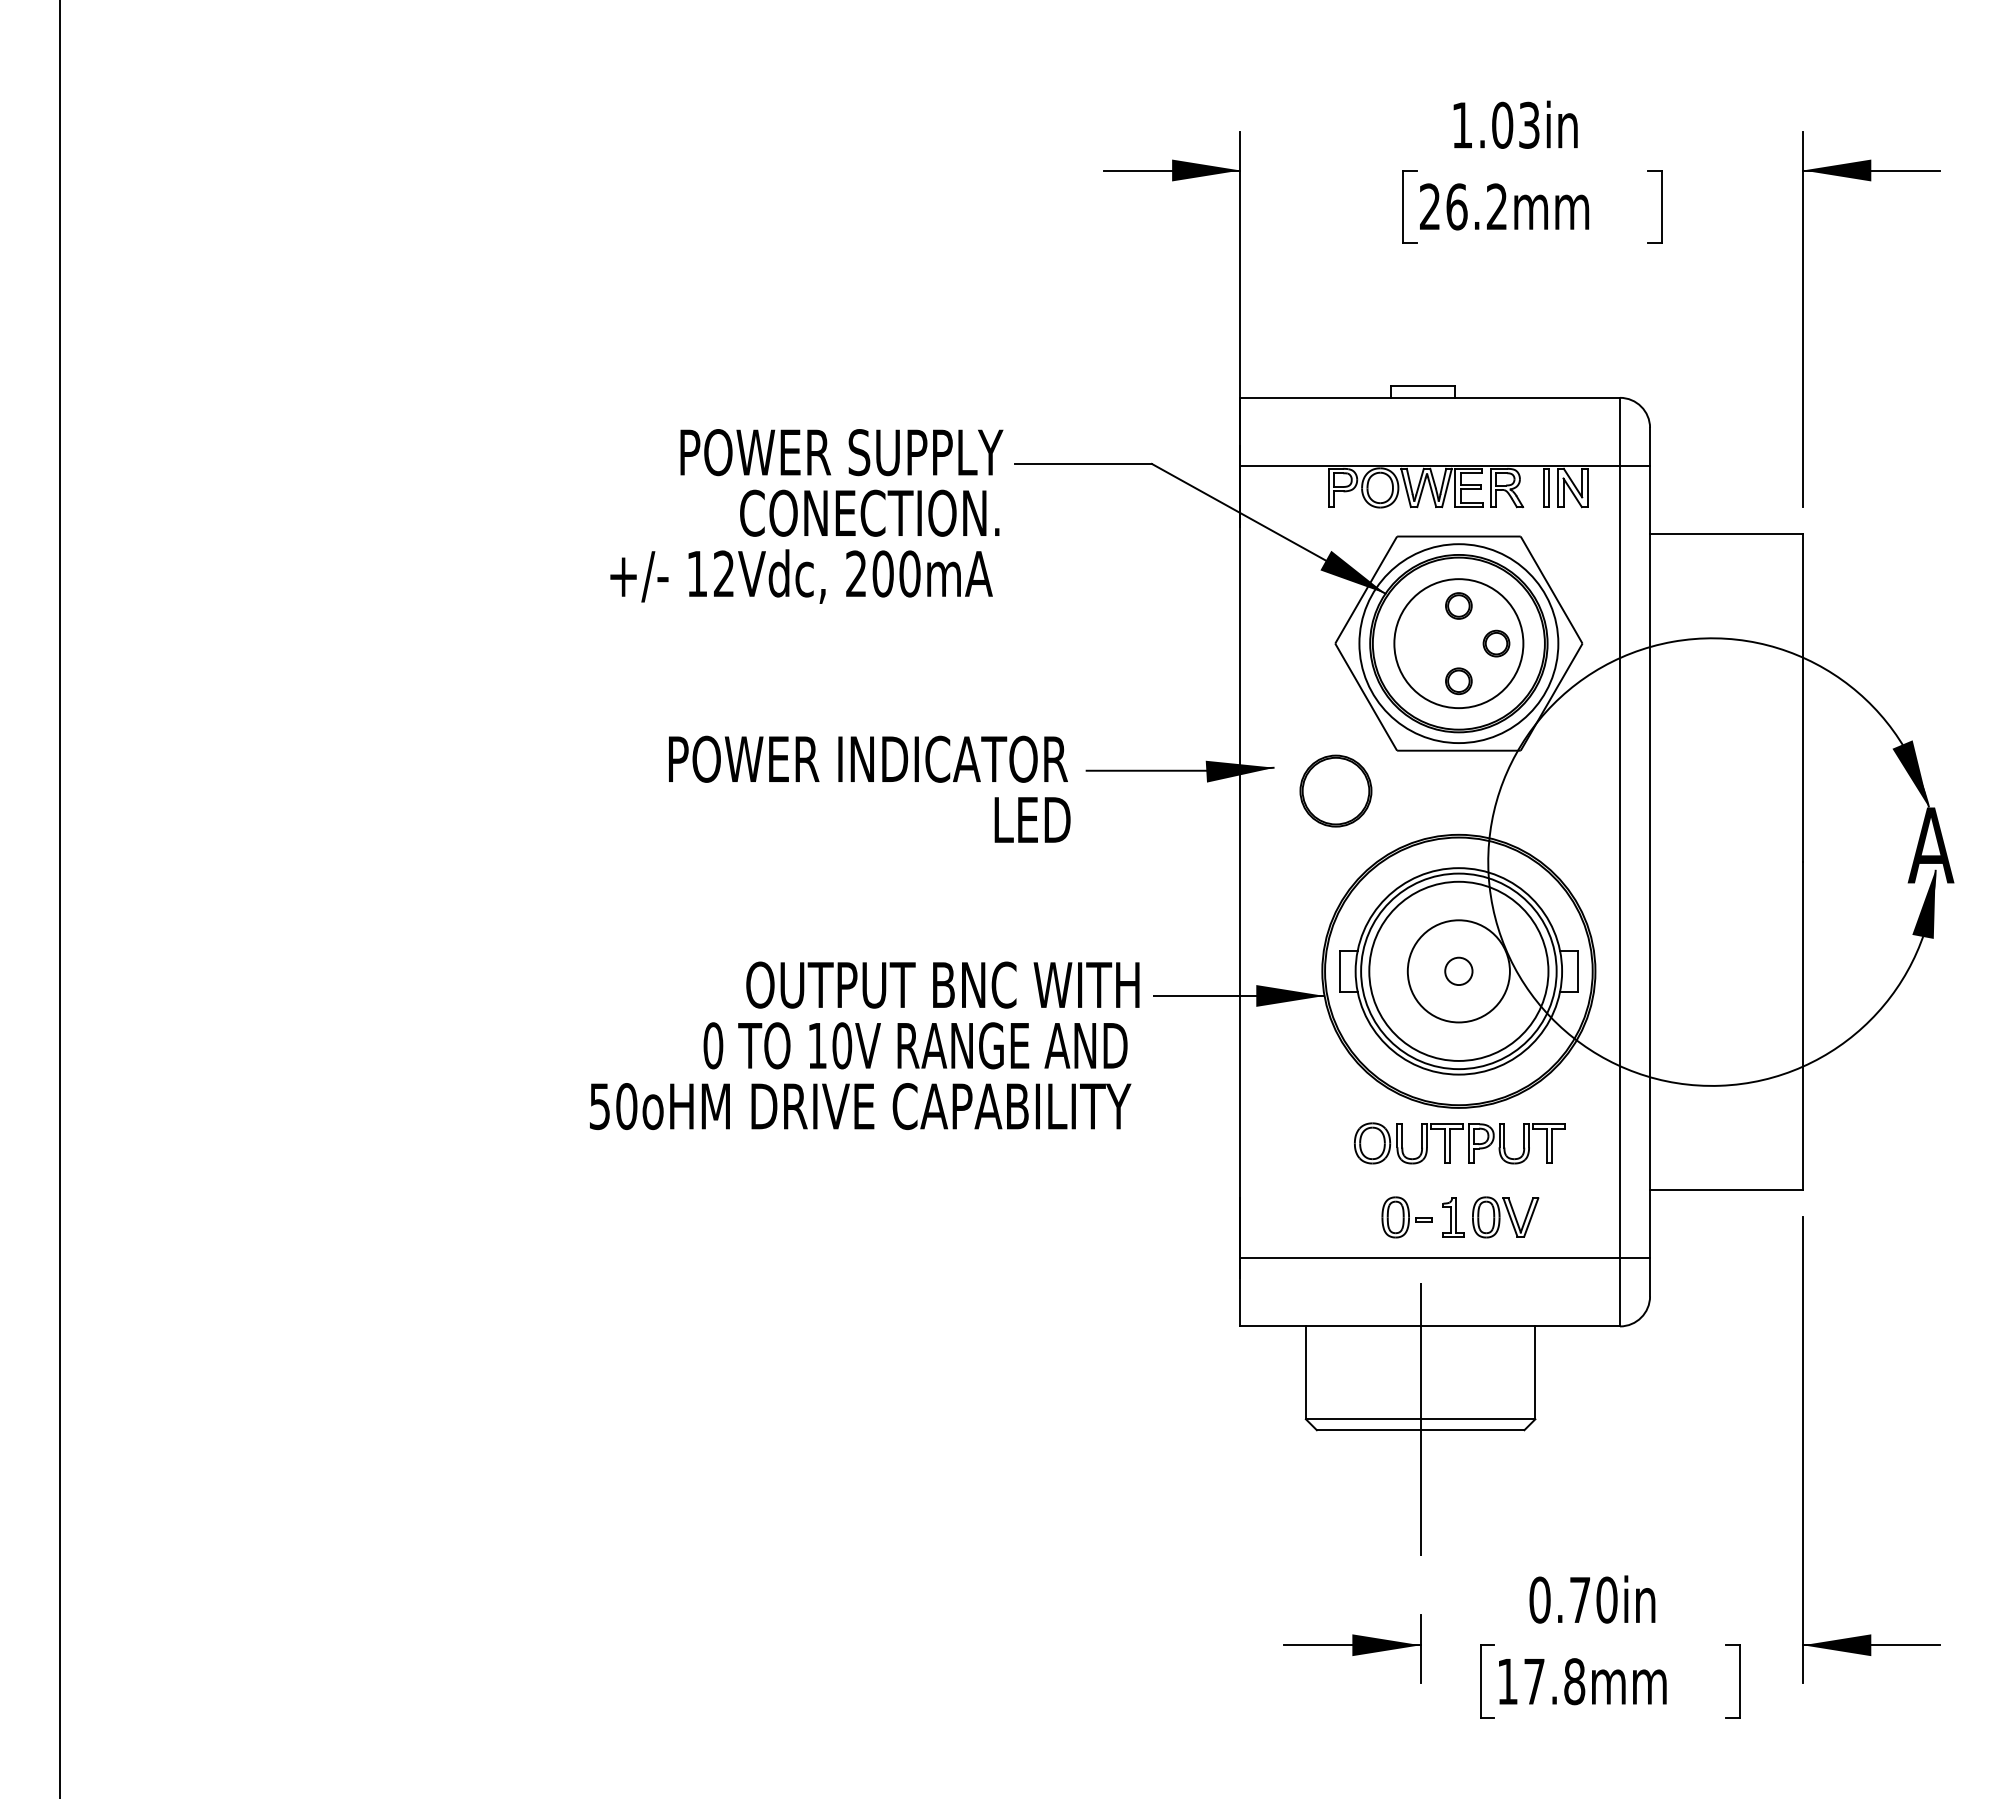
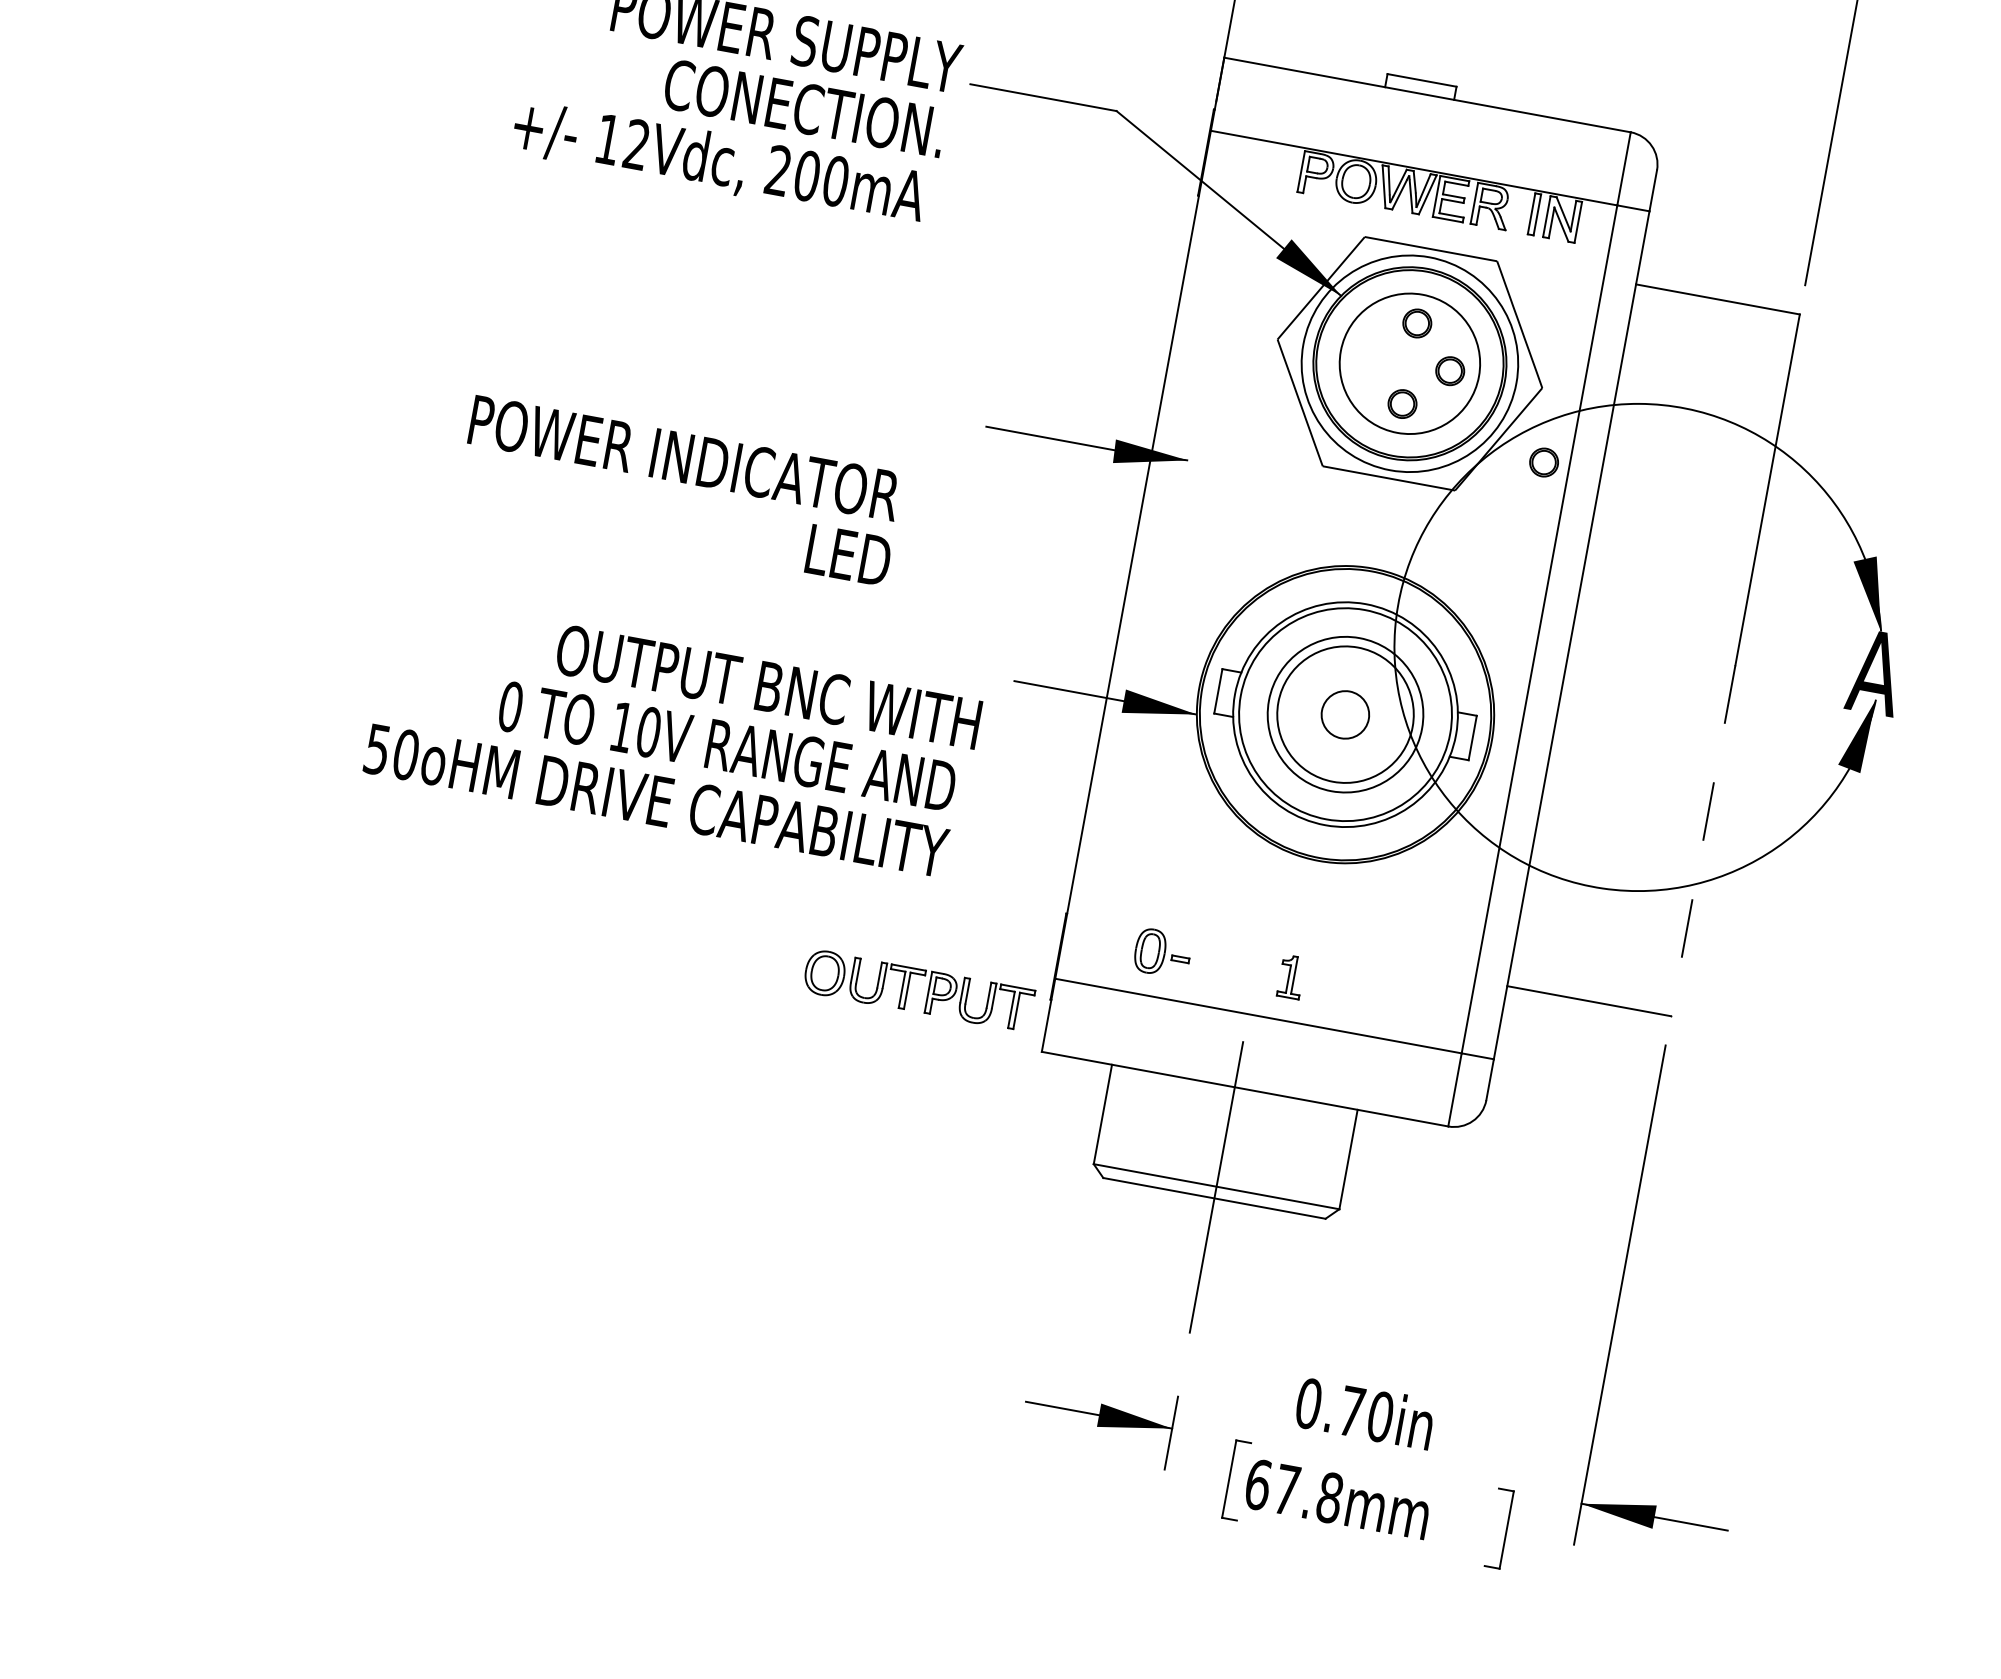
part: (1596, 710) -> (1544, 462), added
text: (869, 788) -> (680, 489), moved
part: (1335, 790) -> (1248, 496), removed
circle: (1458, 970) -> (1345, 713), size x0.7
circle: (1458, 970) -> (1345, 713), size x1.6
circle: (1458, 971) -> (1345, 714), size x1.4
line: (1803, 1026) -> (1703, 841), solid -> dashed
text: (864, 1045) -> (672, 736), moved
part: (1450, 1143) -> (908, 988), moved
part: (1406, 1217) -> (1161, 953), moved
part: (1505, 1217) -> (1347, 987), removed
text: (1507, 1681) -> (1258, 1484), 17.8mm -> 67.8mm

